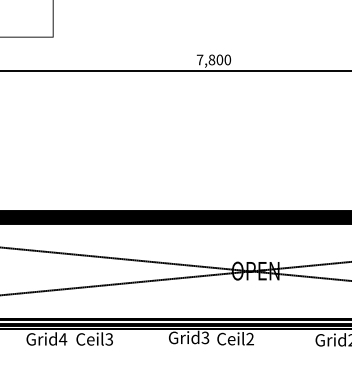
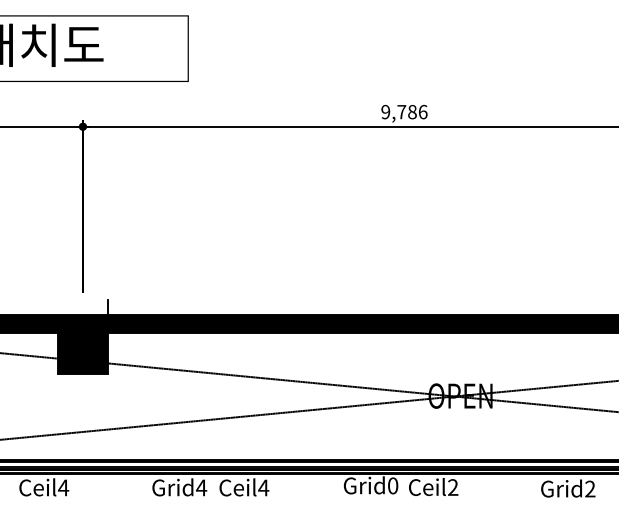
text: (213, 59) -> (404, 111), 7,800 -> 9,786
text: (205, 337) -> (392, 485), Grid3 -> Grid0
text: (109, 339) -> (263, 487), Ceil3 -> Ceil4

